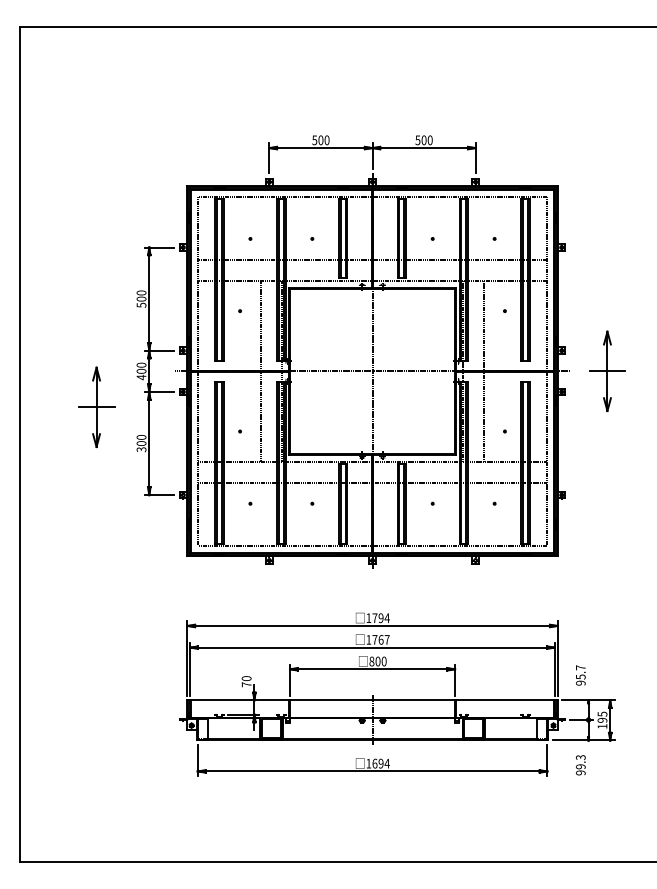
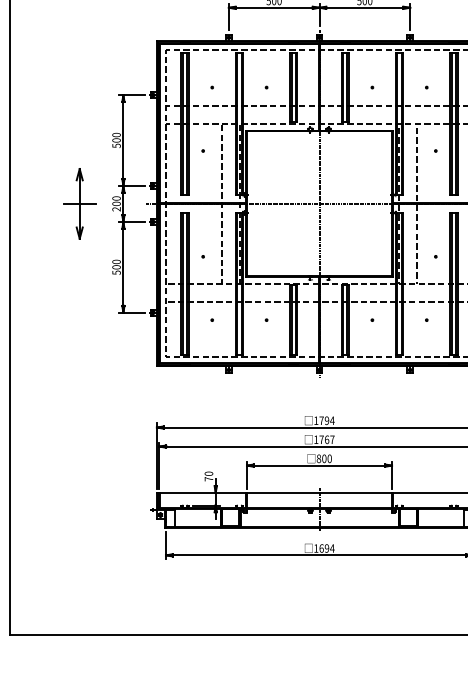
text: (141, 377) -> (116, 209), 400 -> 200
part: (96, 406) -> (79, 203), moved
text: (140, 449) -> (115, 272), 300 -> 500

